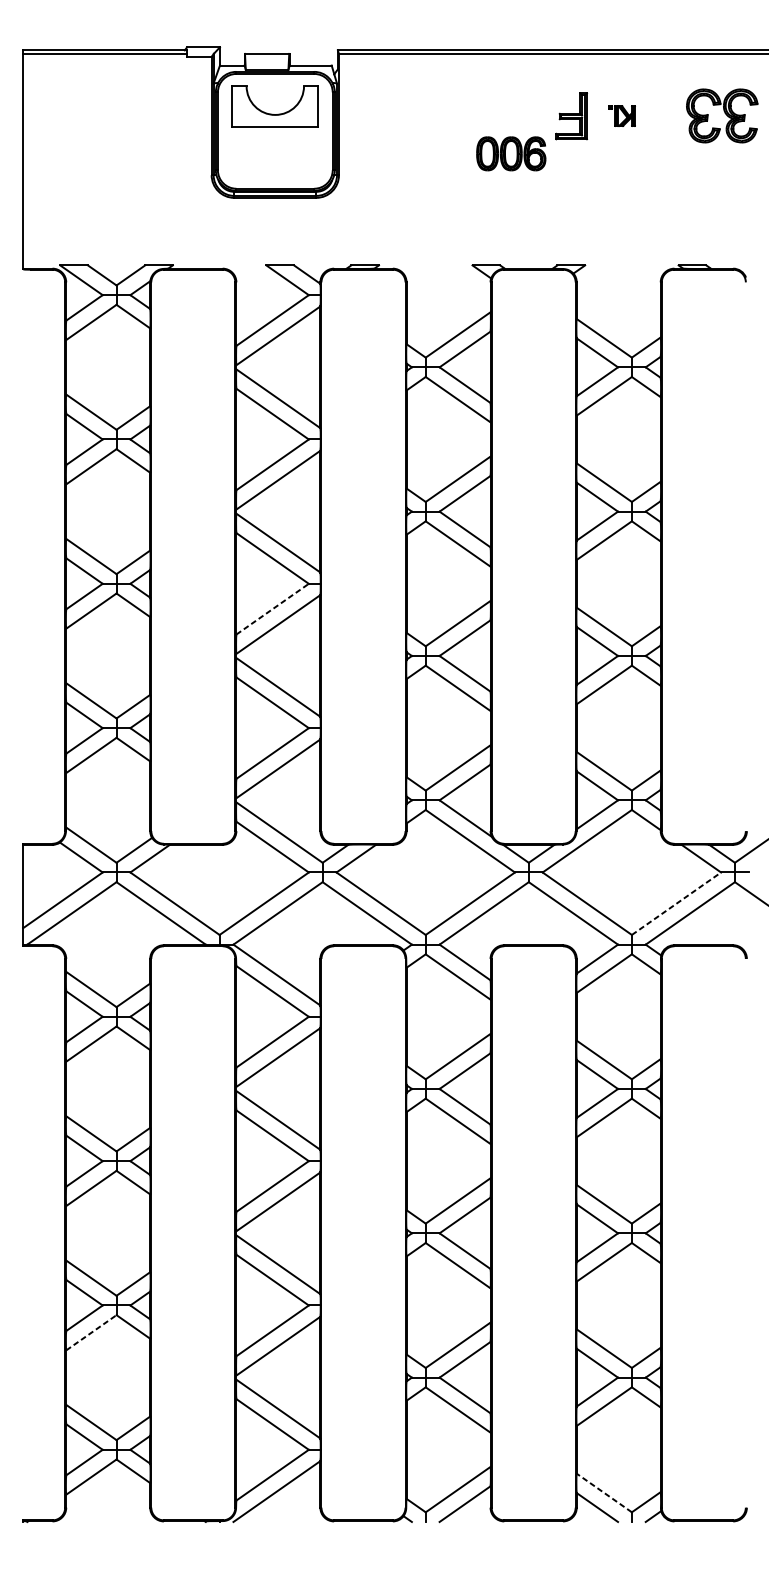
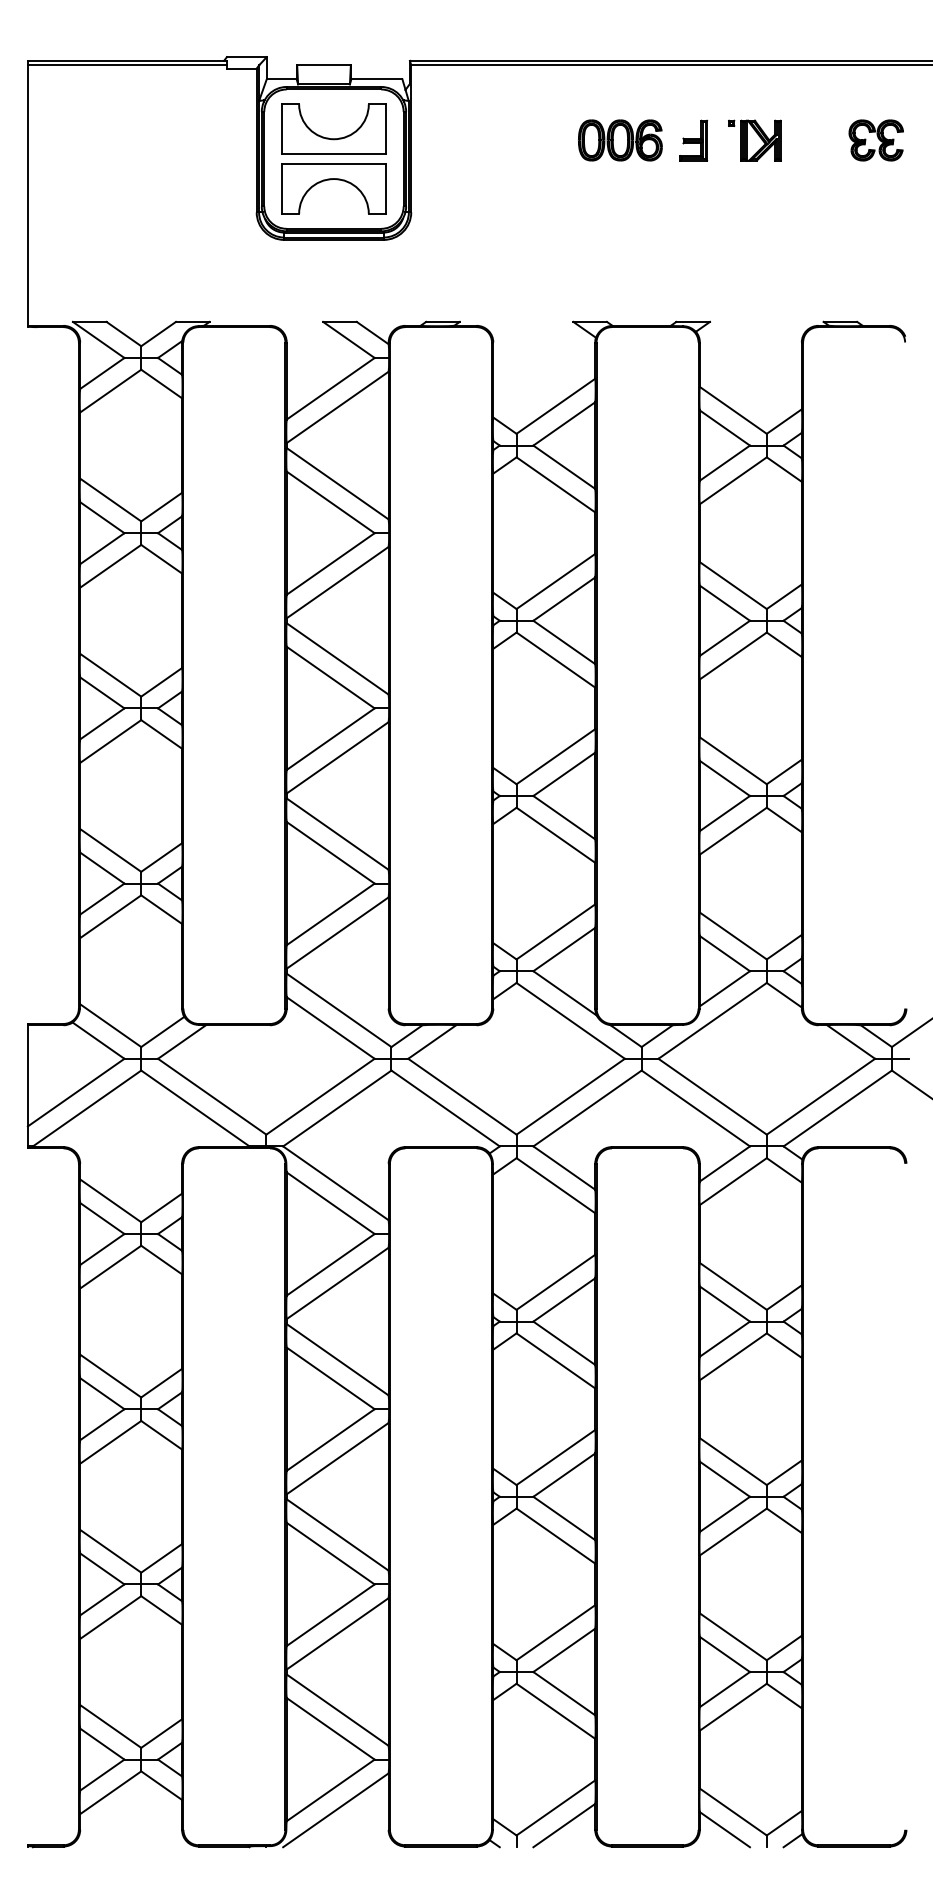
part: (571, 115) -> (693, 140), size x0.71
part: (621, 115) -> (754, 140), size x1.67
part: (721, 115) -> (875, 140), size x0.62
part: (272, 148) -> (330, 180), added
part: (511, 153) -> (620, 140), moved
line: (272, 609) -> (330, 739), dashed -> solid
line: (676, 903) -> (821, 1096), dashed -> solid
line: (92, 1332) -> (111, 1617), dashed -> solid
line: (604, 1493) -> (733, 1812), dashed -> solid

